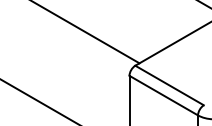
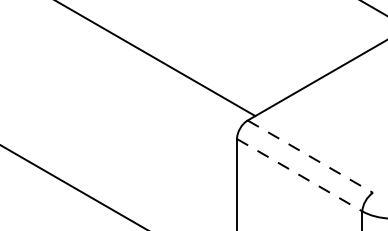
line: (169, 85) -> (310, 156), solid -> dashed
line: (163, 95) -> (299, 174), solid -> dashed

